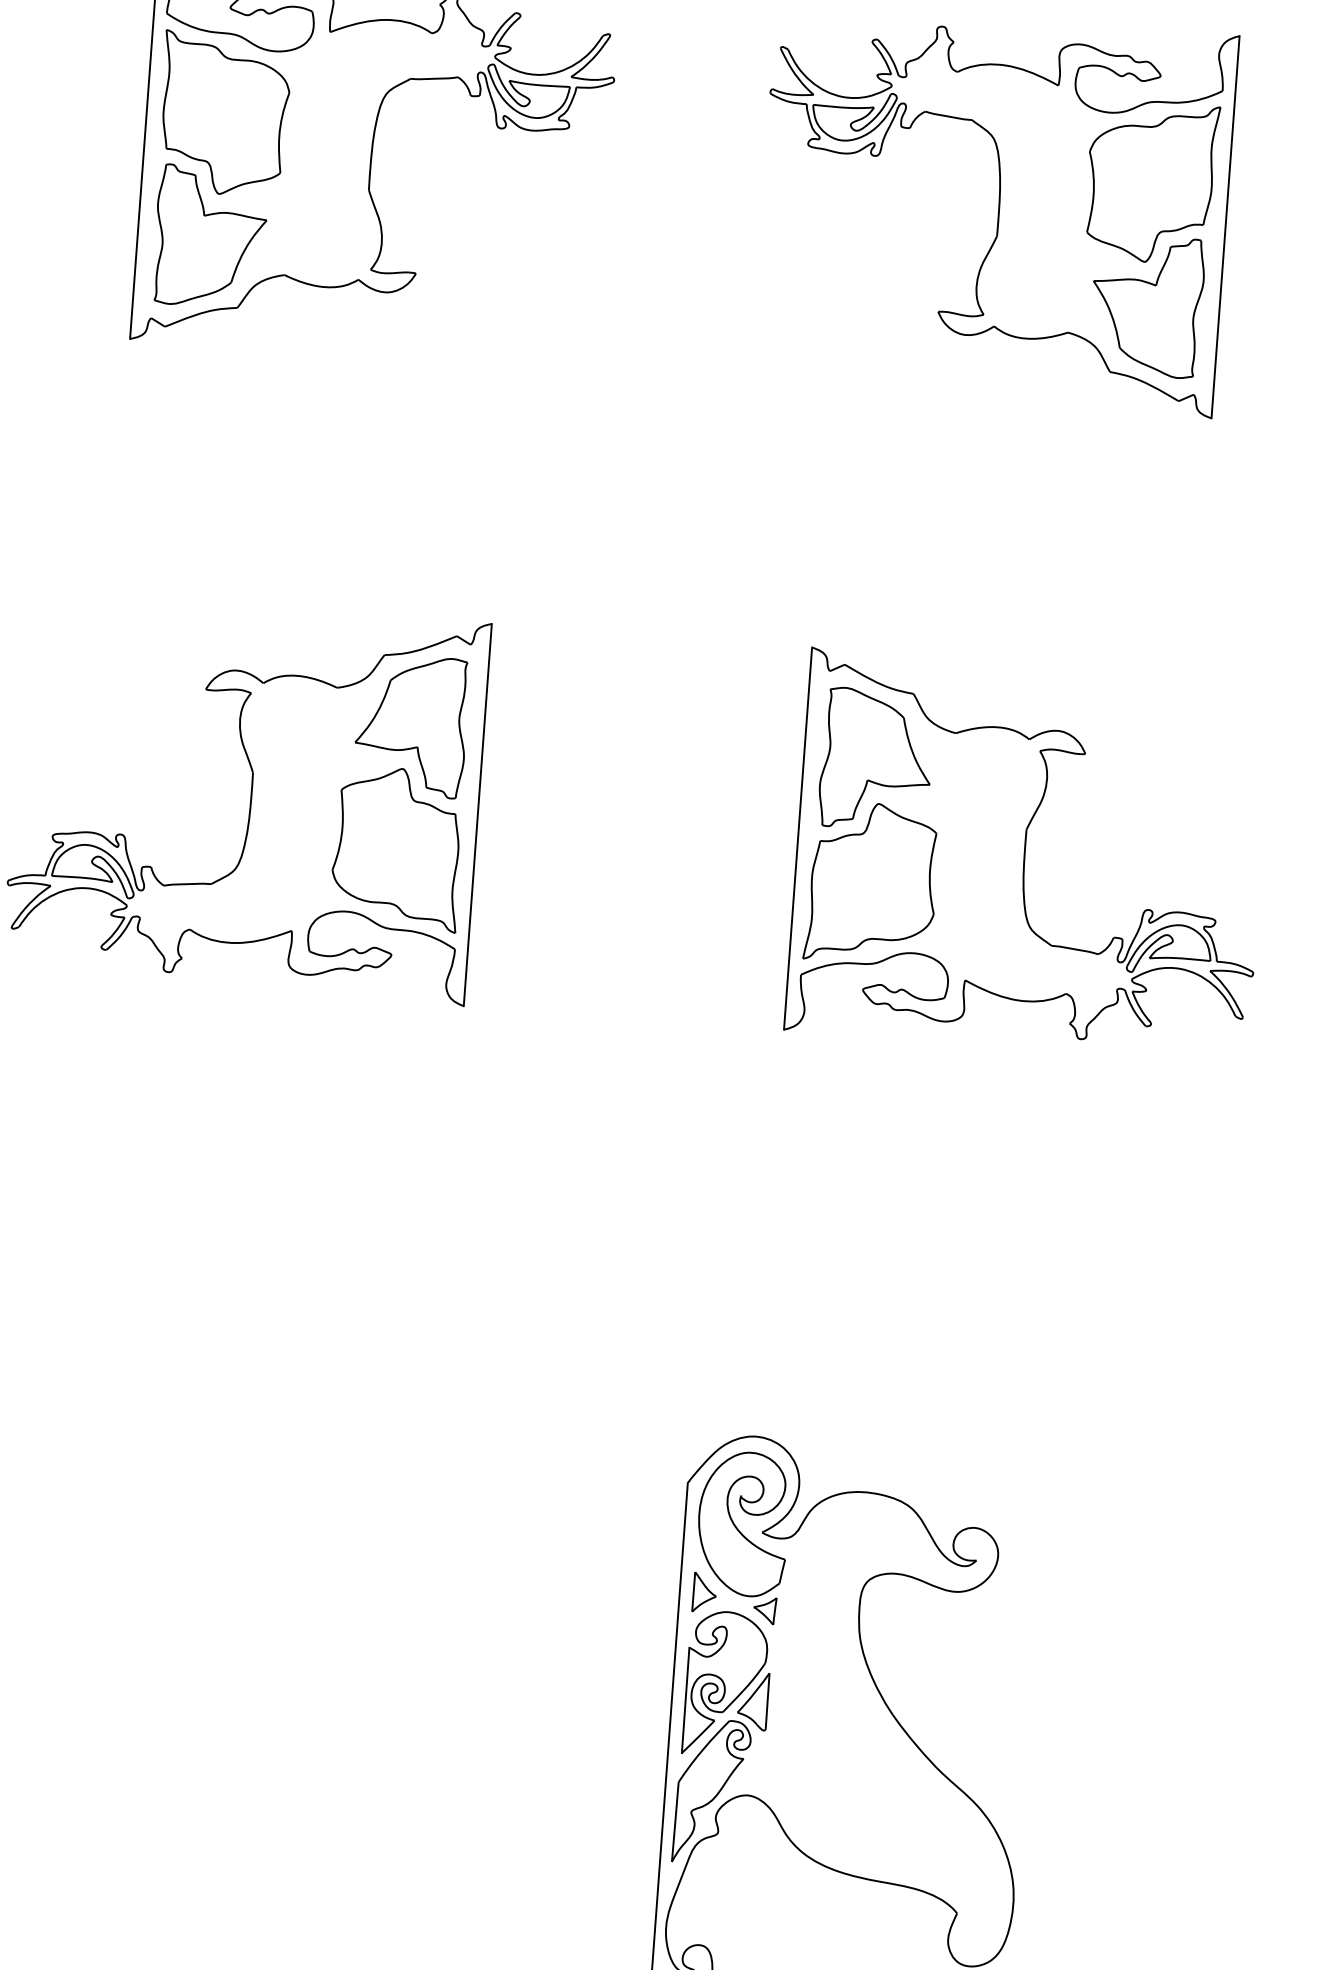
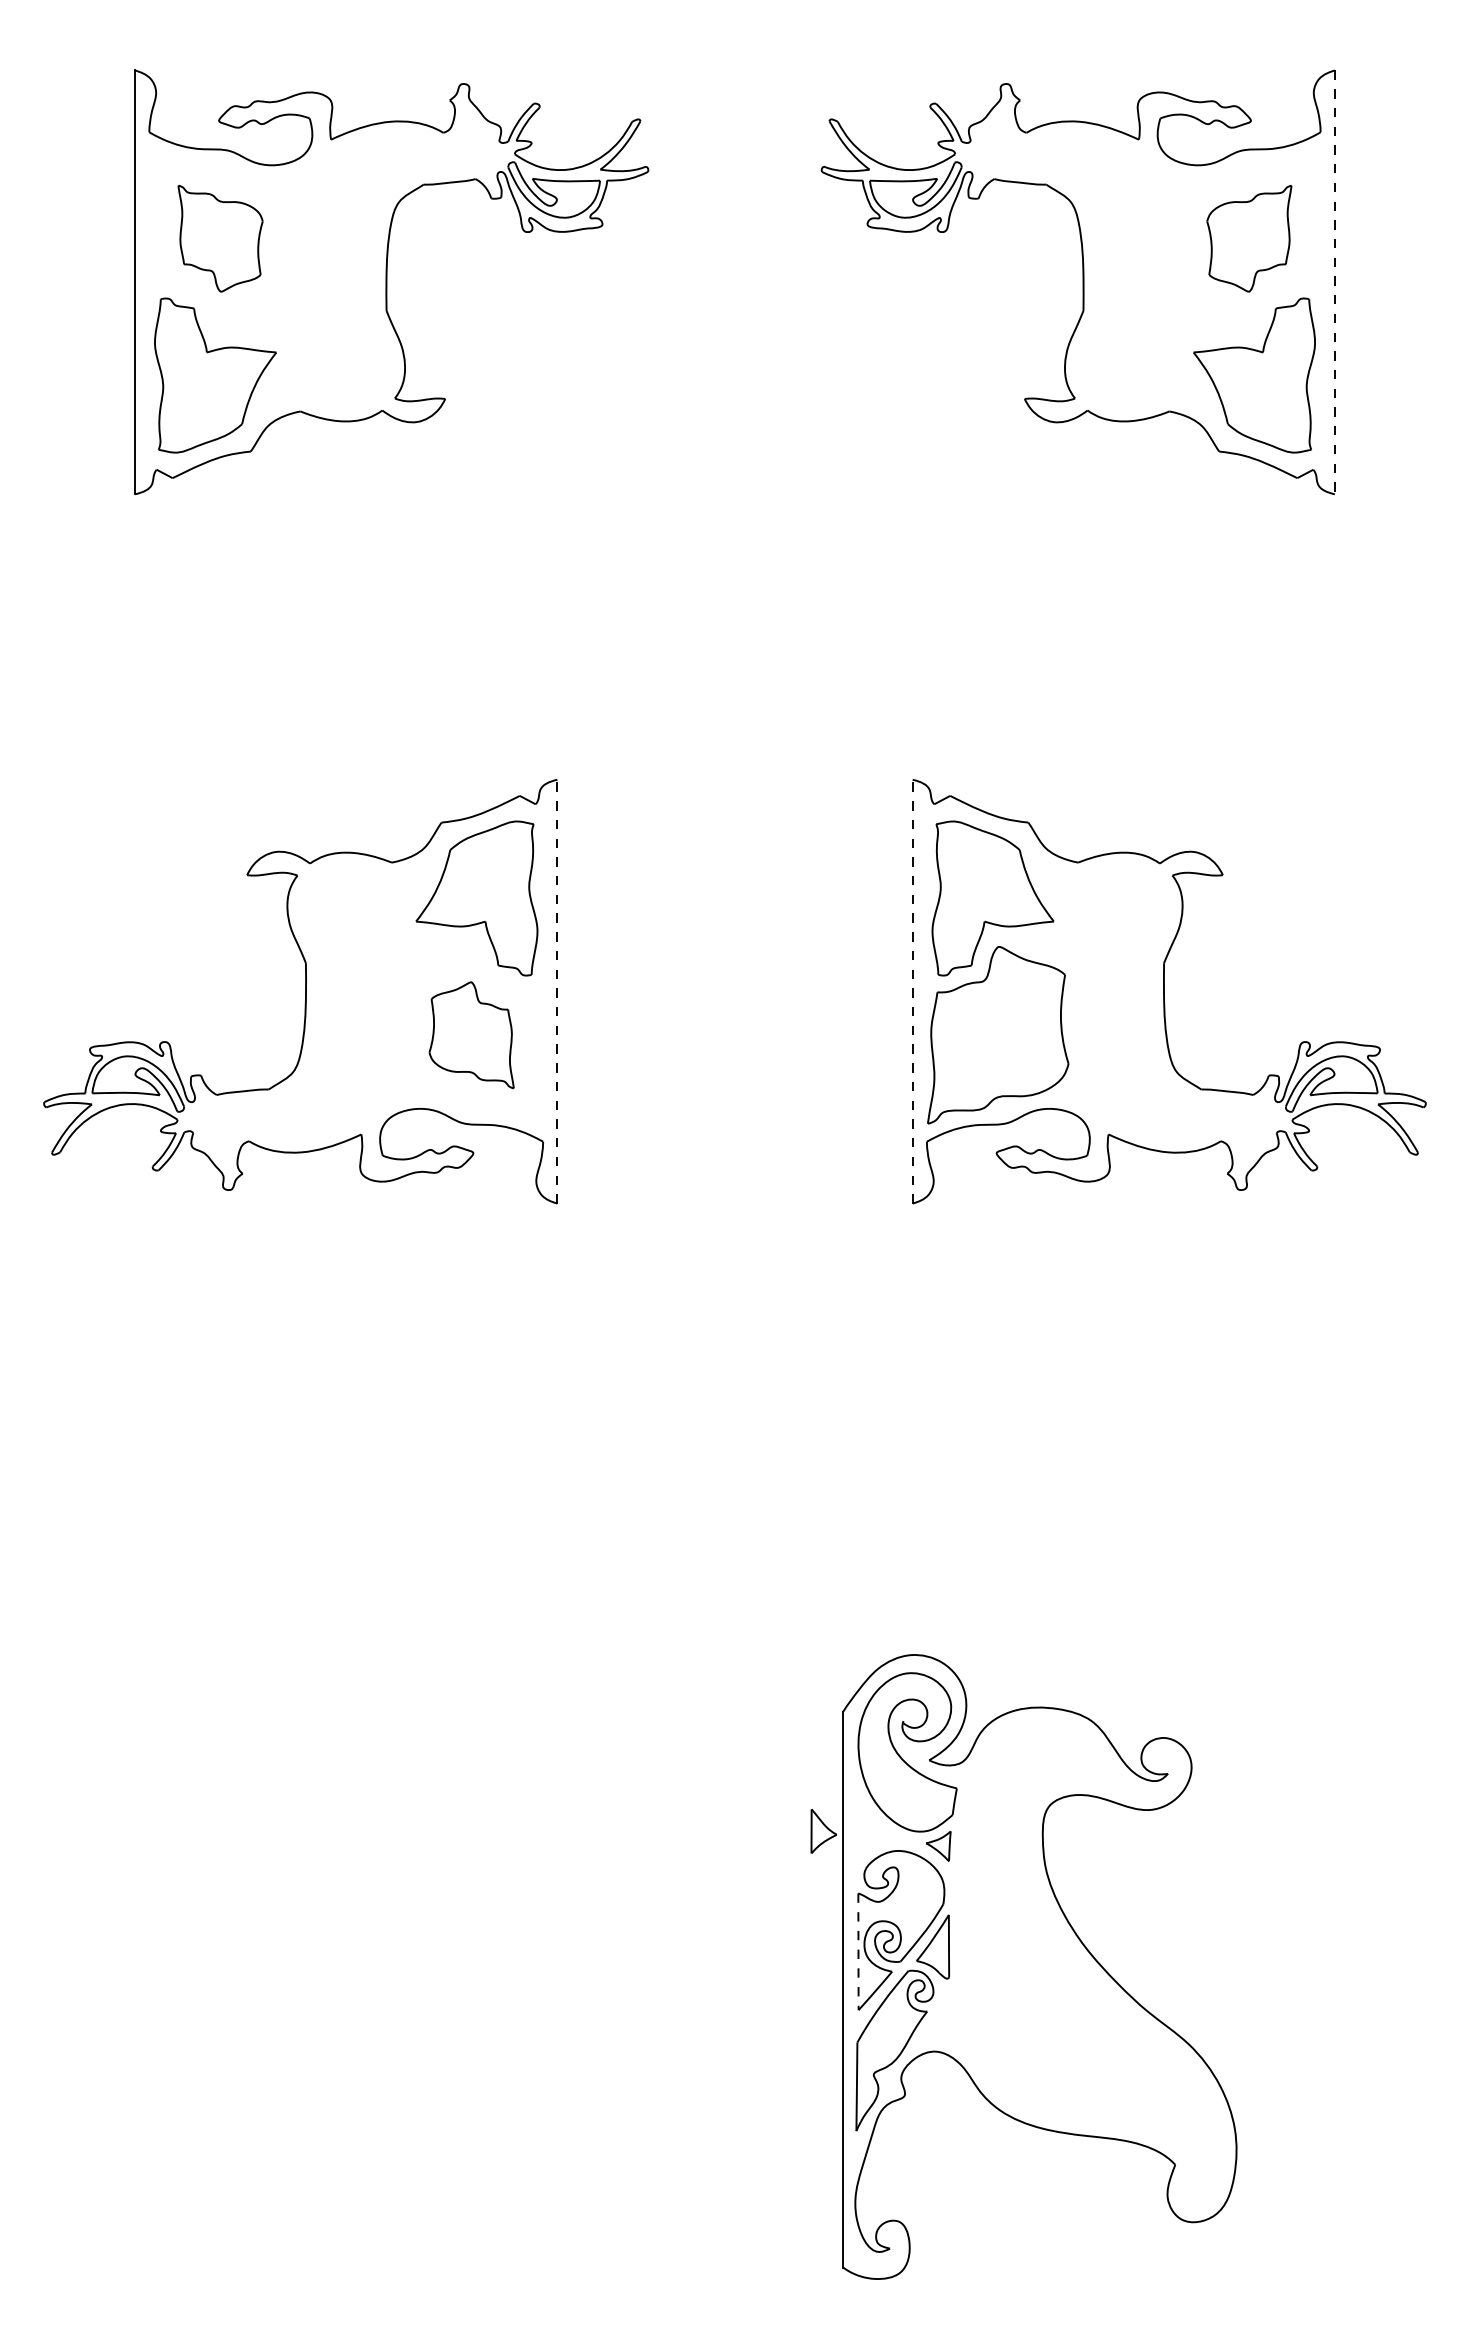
part: (224, 113) -> (220, 238), size x0.6
part: (1151, 182) -> (1249, 238), size x0.6
line: (1225, 227) -> (1334, 282), solid -> dashed
line: (477, 814) -> (557, 991), solid -> dashed
line: (797, 838) -> (912, 991), solid -> dashed
part: (397, 848) -> (471, 1035), size x0.6
part: (704, 1592) -> (823, 1831), moved
line: (685, 1701) -> (858, 1952), solid -> dashed

